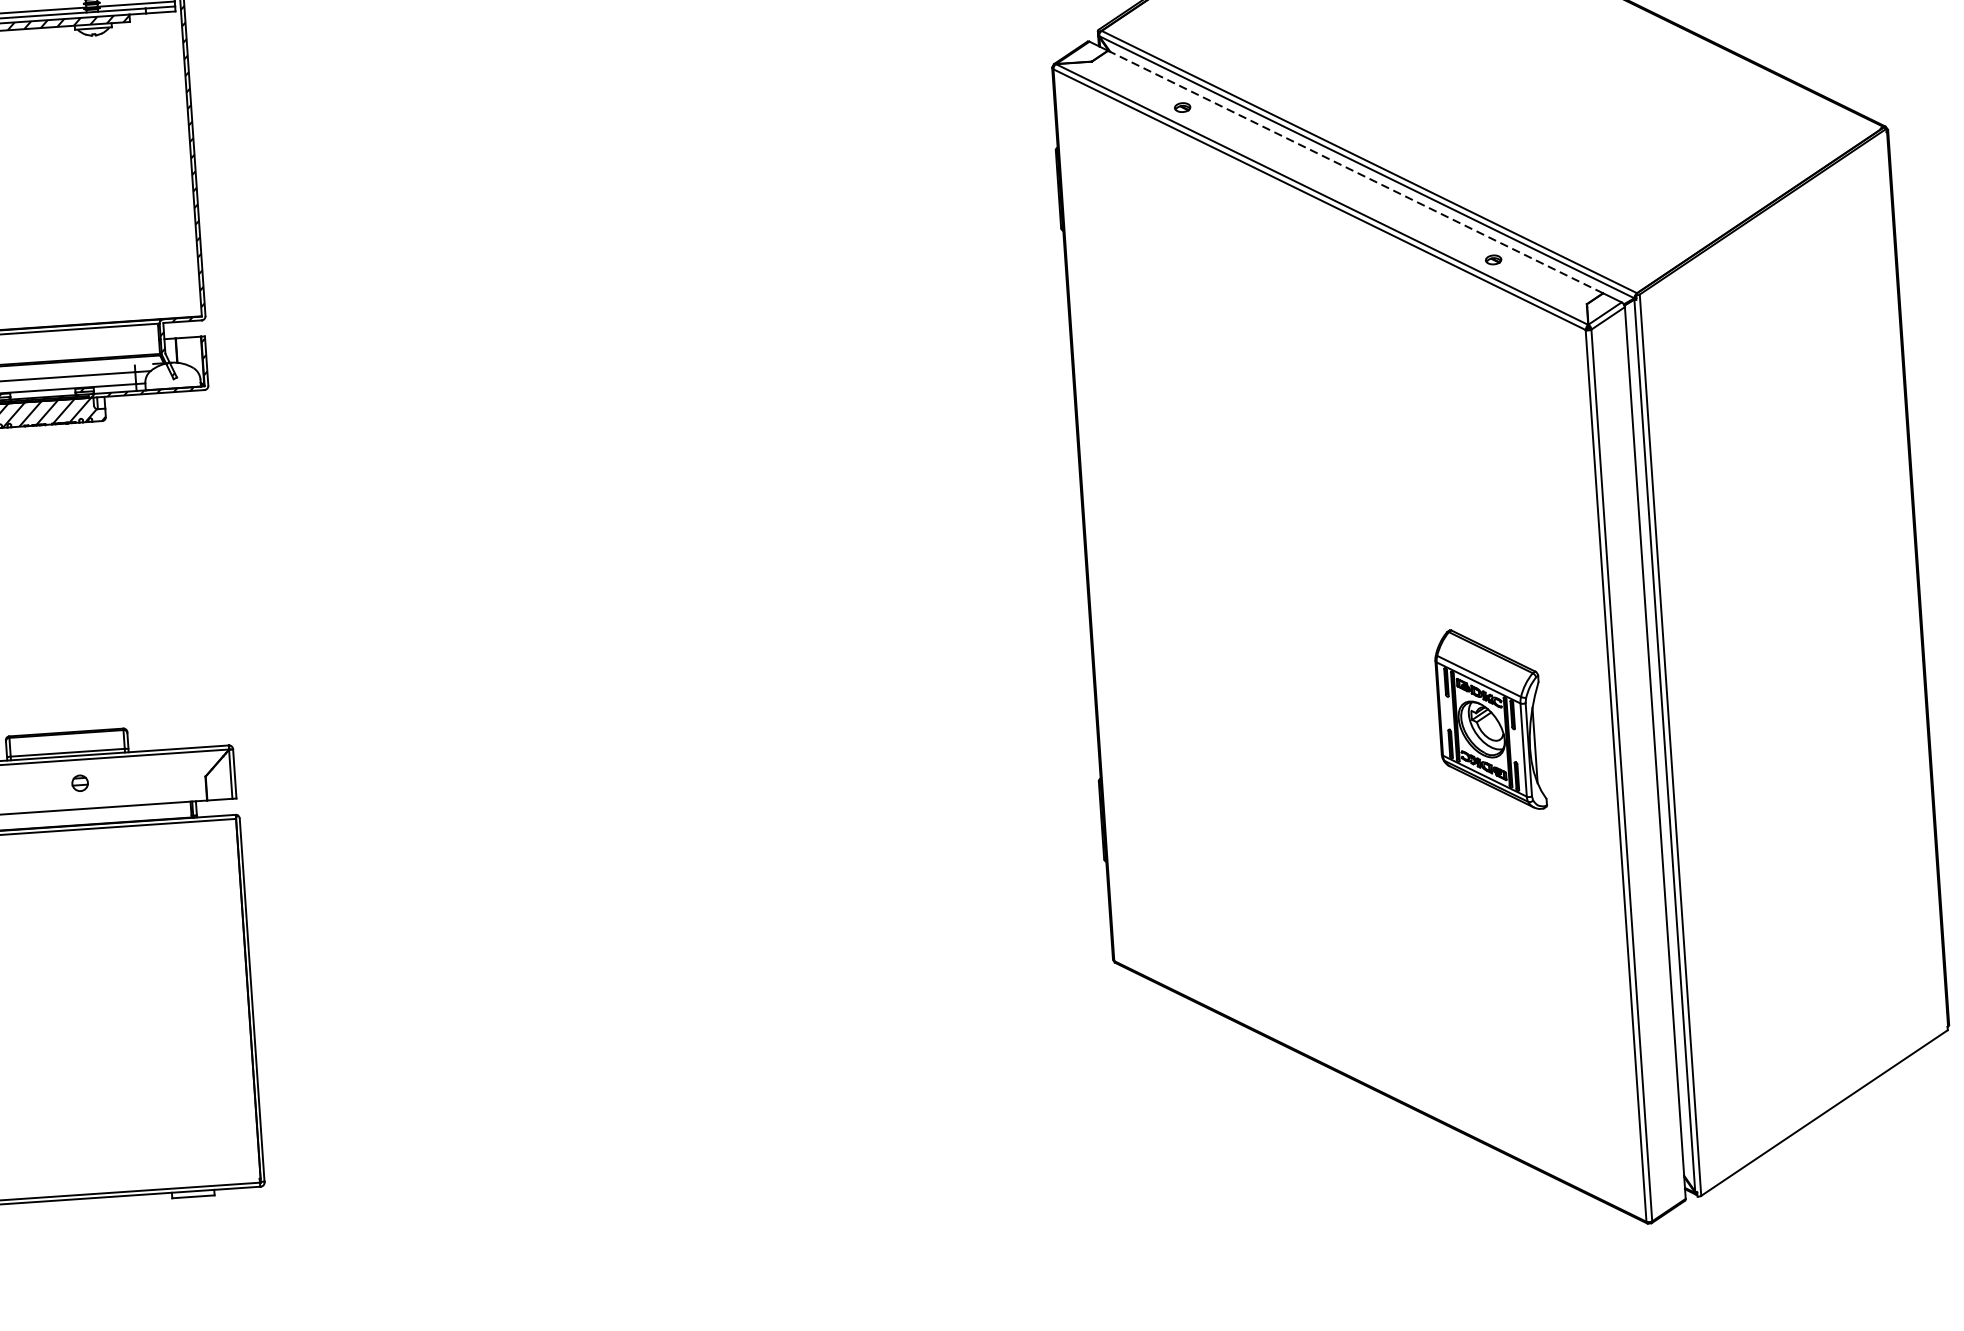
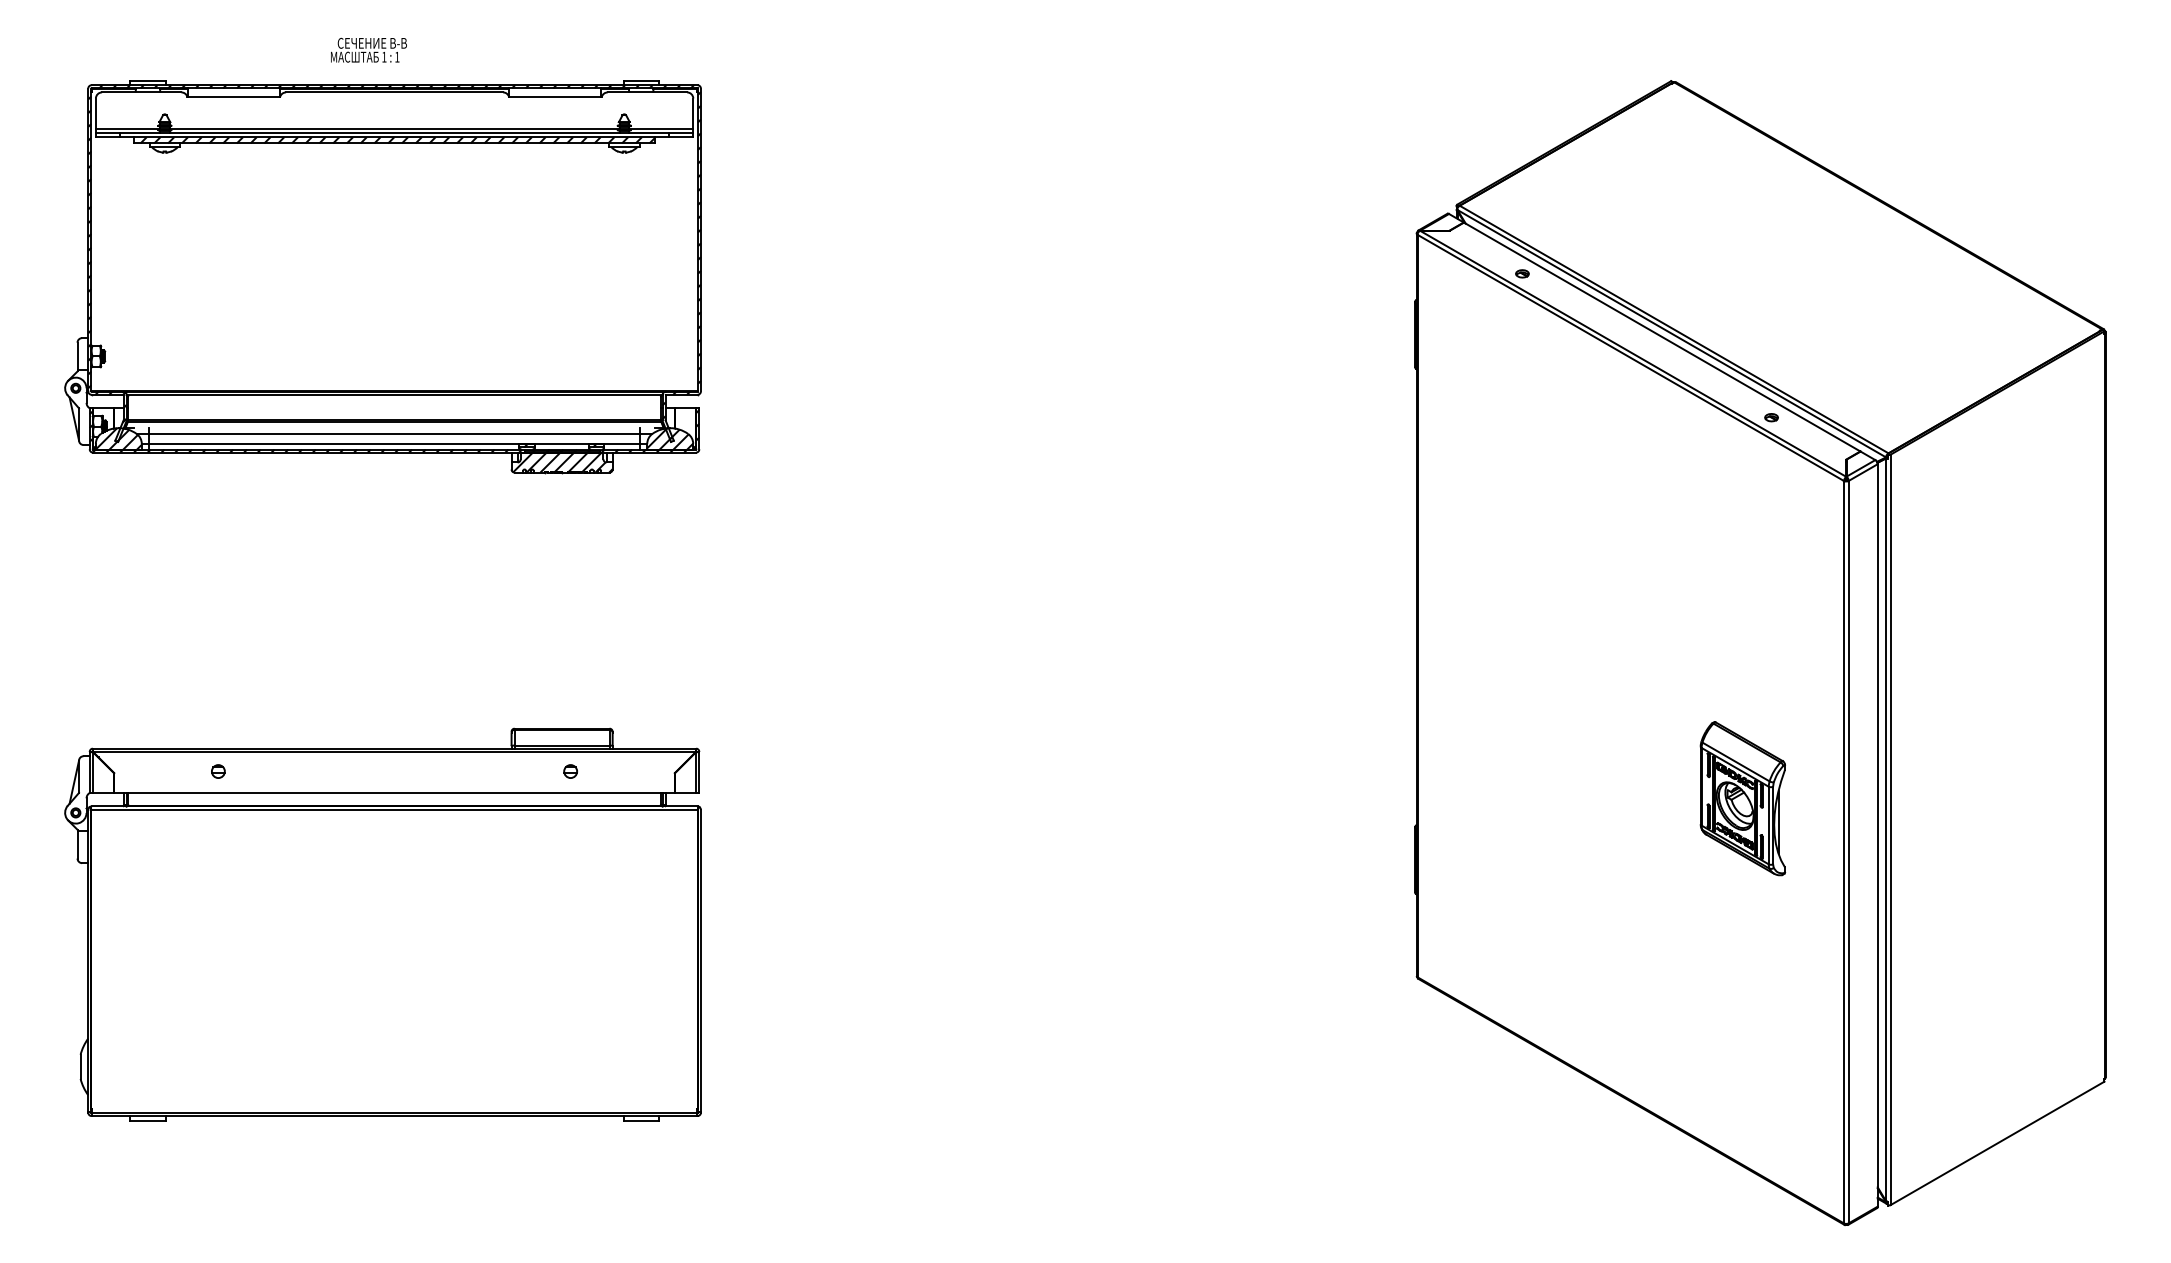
line: (1356, 172) -> (1662, 337), dashed -> solid
hatch: (172, 375) -> (670, 438), added

